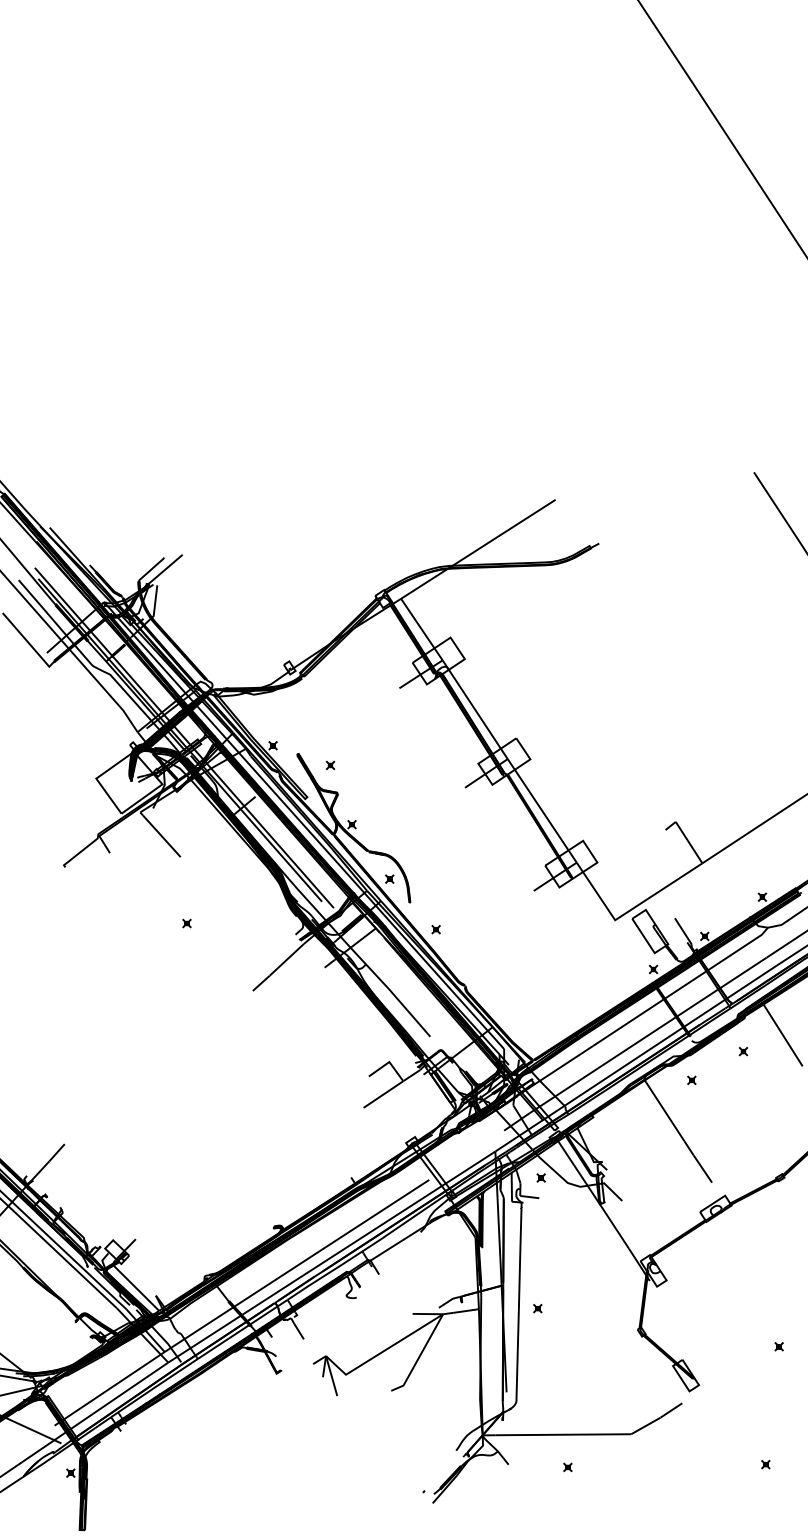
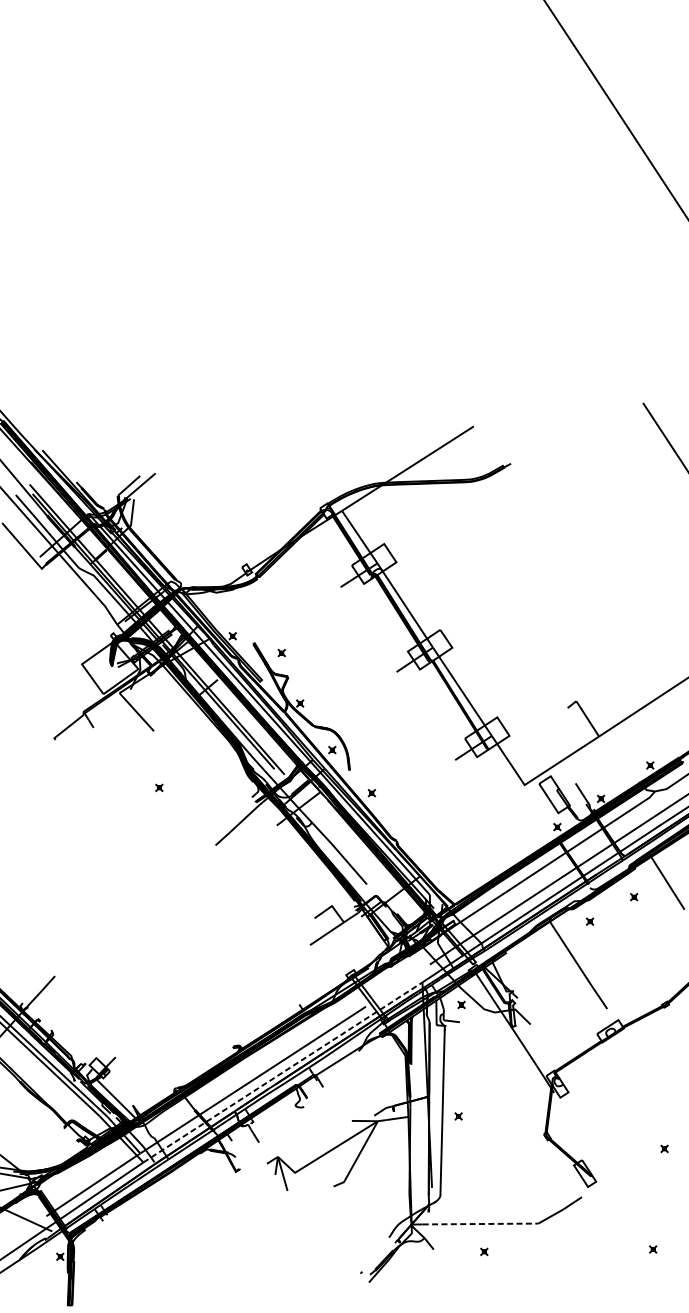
line: (331, 1257) -> (282, 1072), solid -> dashed
line: (563, 1434) -> (480, 1223), solid -> dashed

